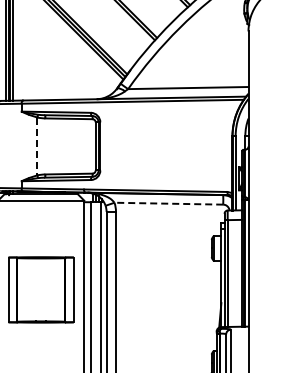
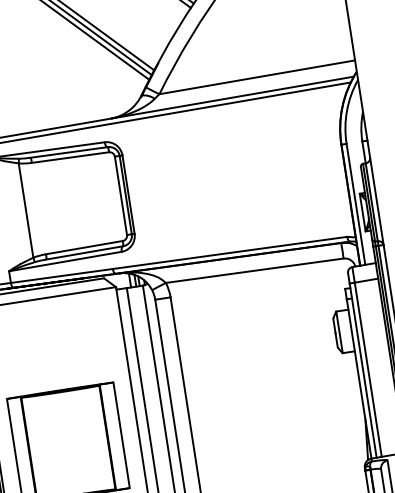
line: (37, 146) -> (26, 210), dashed -> solid
line: (168, 203) -> (254, 270), dashed -> solid

